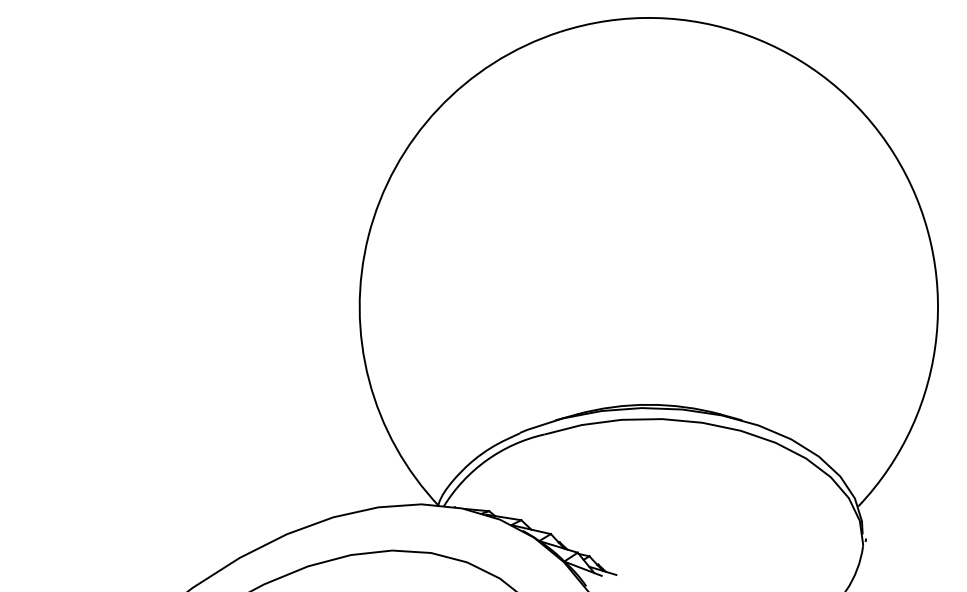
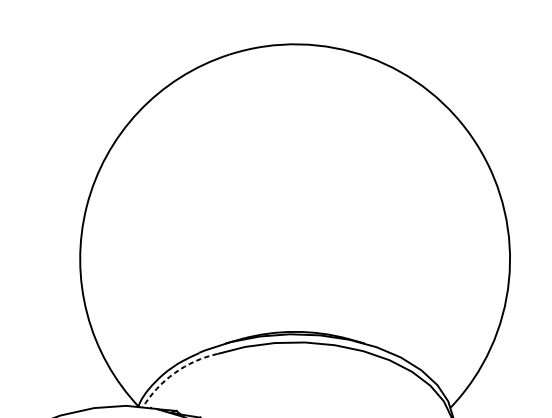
arc: (486, 460) -> (174, 373), solid -> dashed

